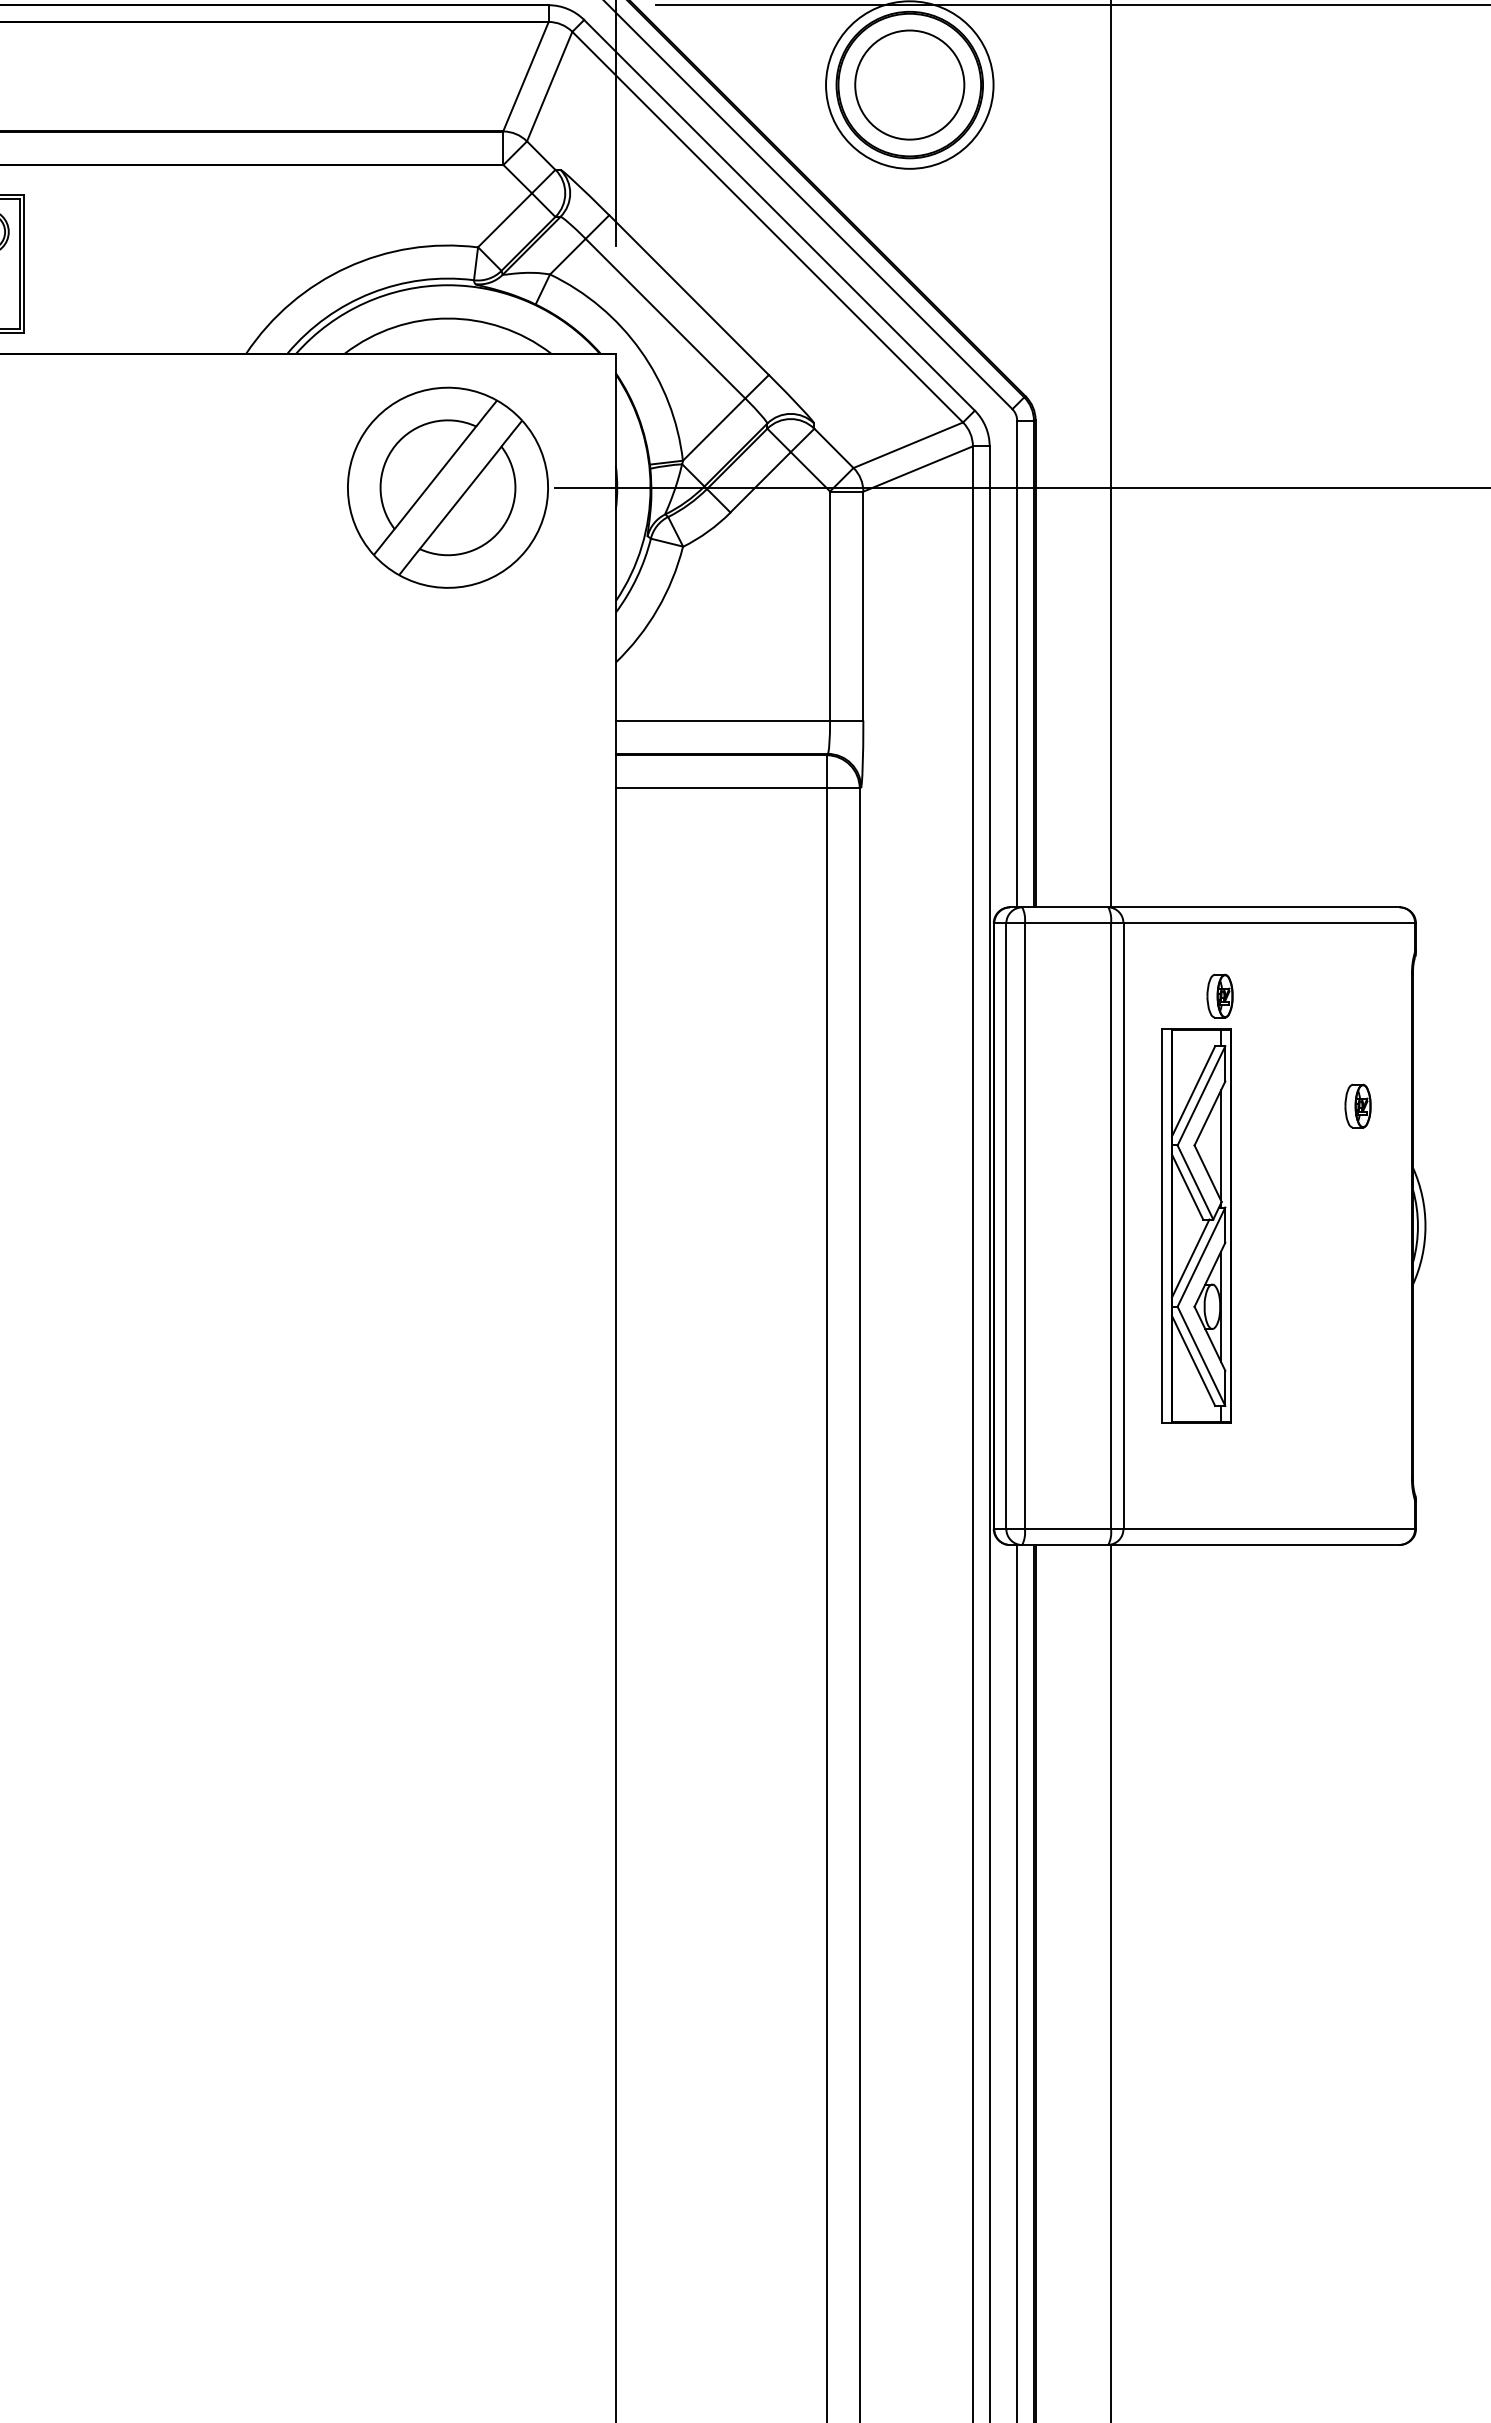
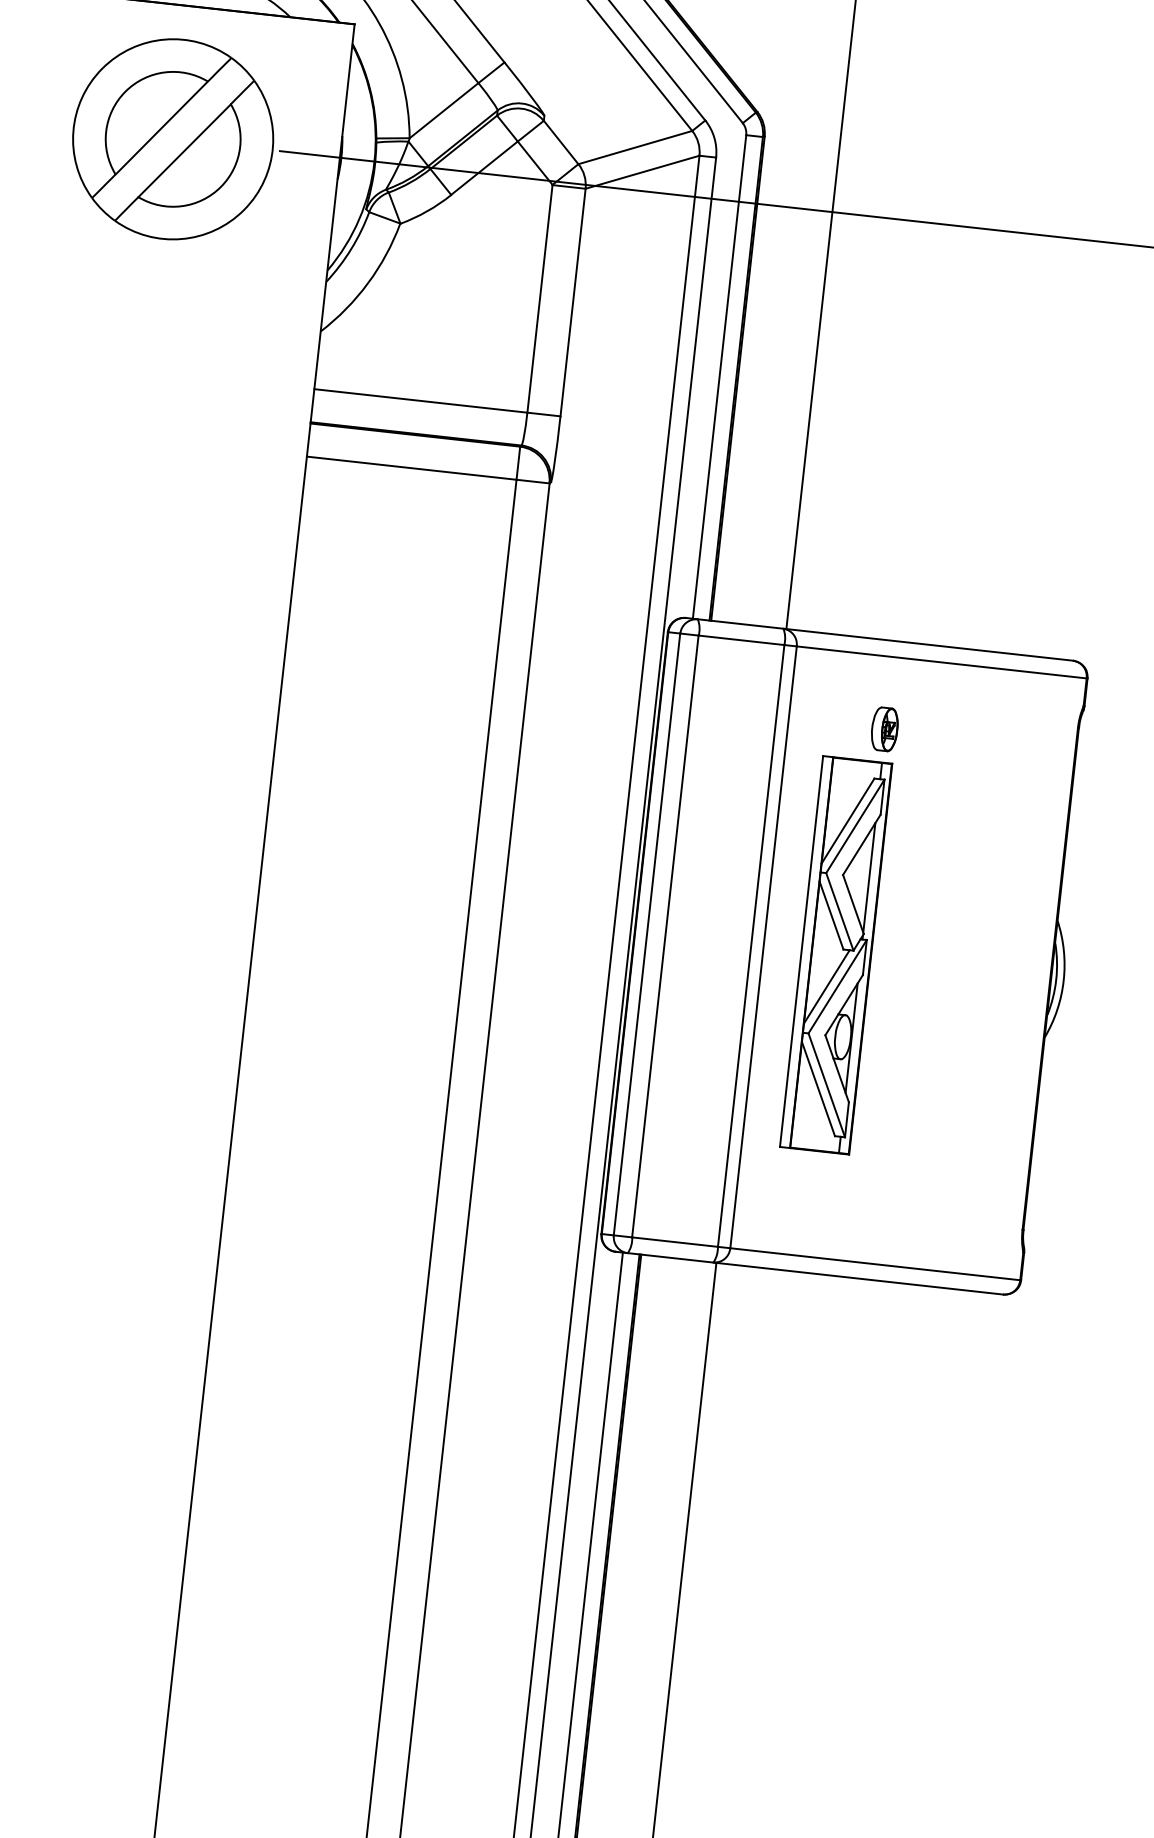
part: (1357, 1105) -> (1009, 853), removed

